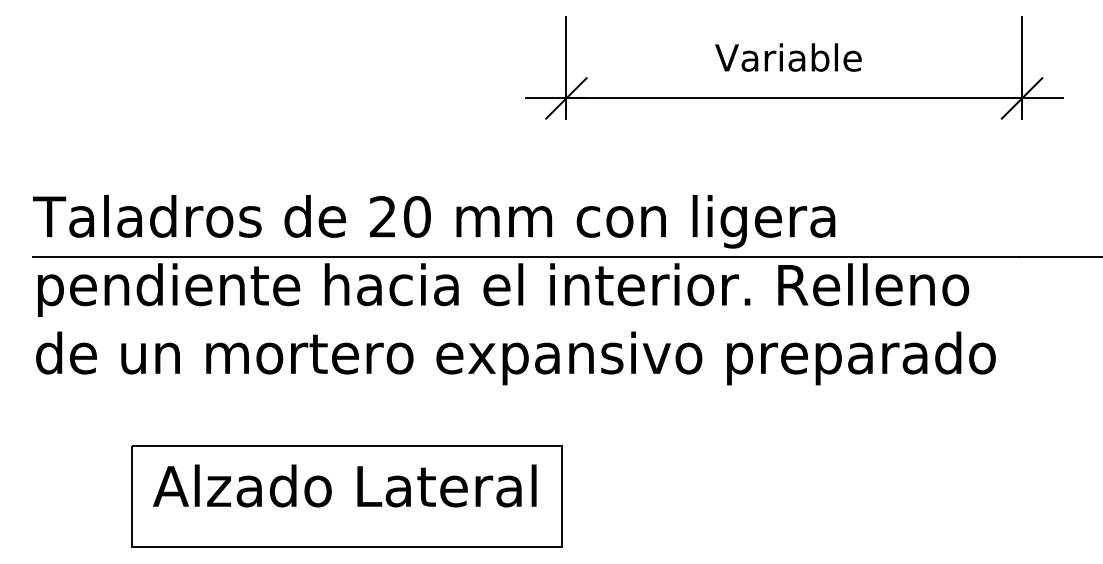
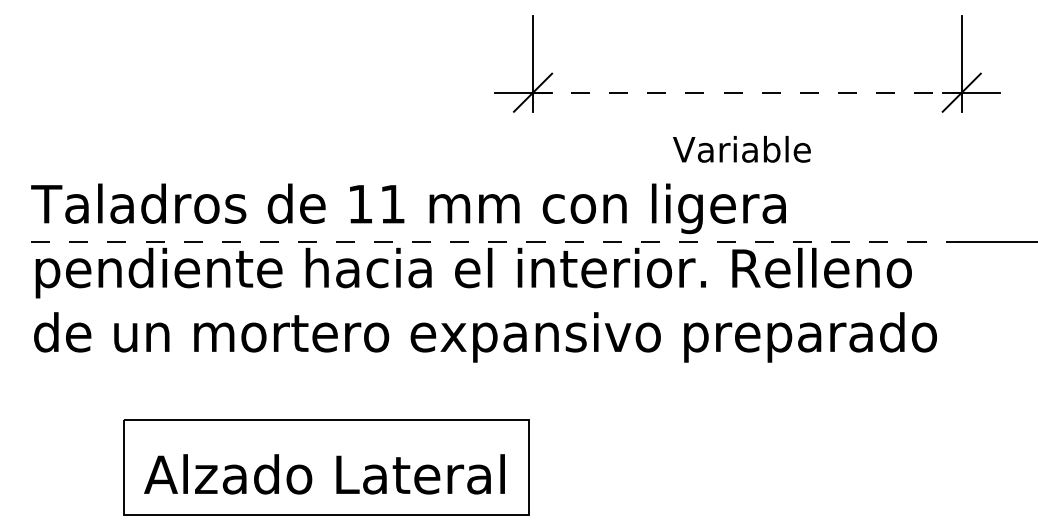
text: (788, 57) -> (741, 149), moved
line: (794, 98) -> (747, 92), solid -> dashed
text: (400, 216) -> (376, 203), 20 -> 11
line: (526, 257) -> (495, 242), solid -> dashed
text: (344, 485) -> (324, 473), moved

